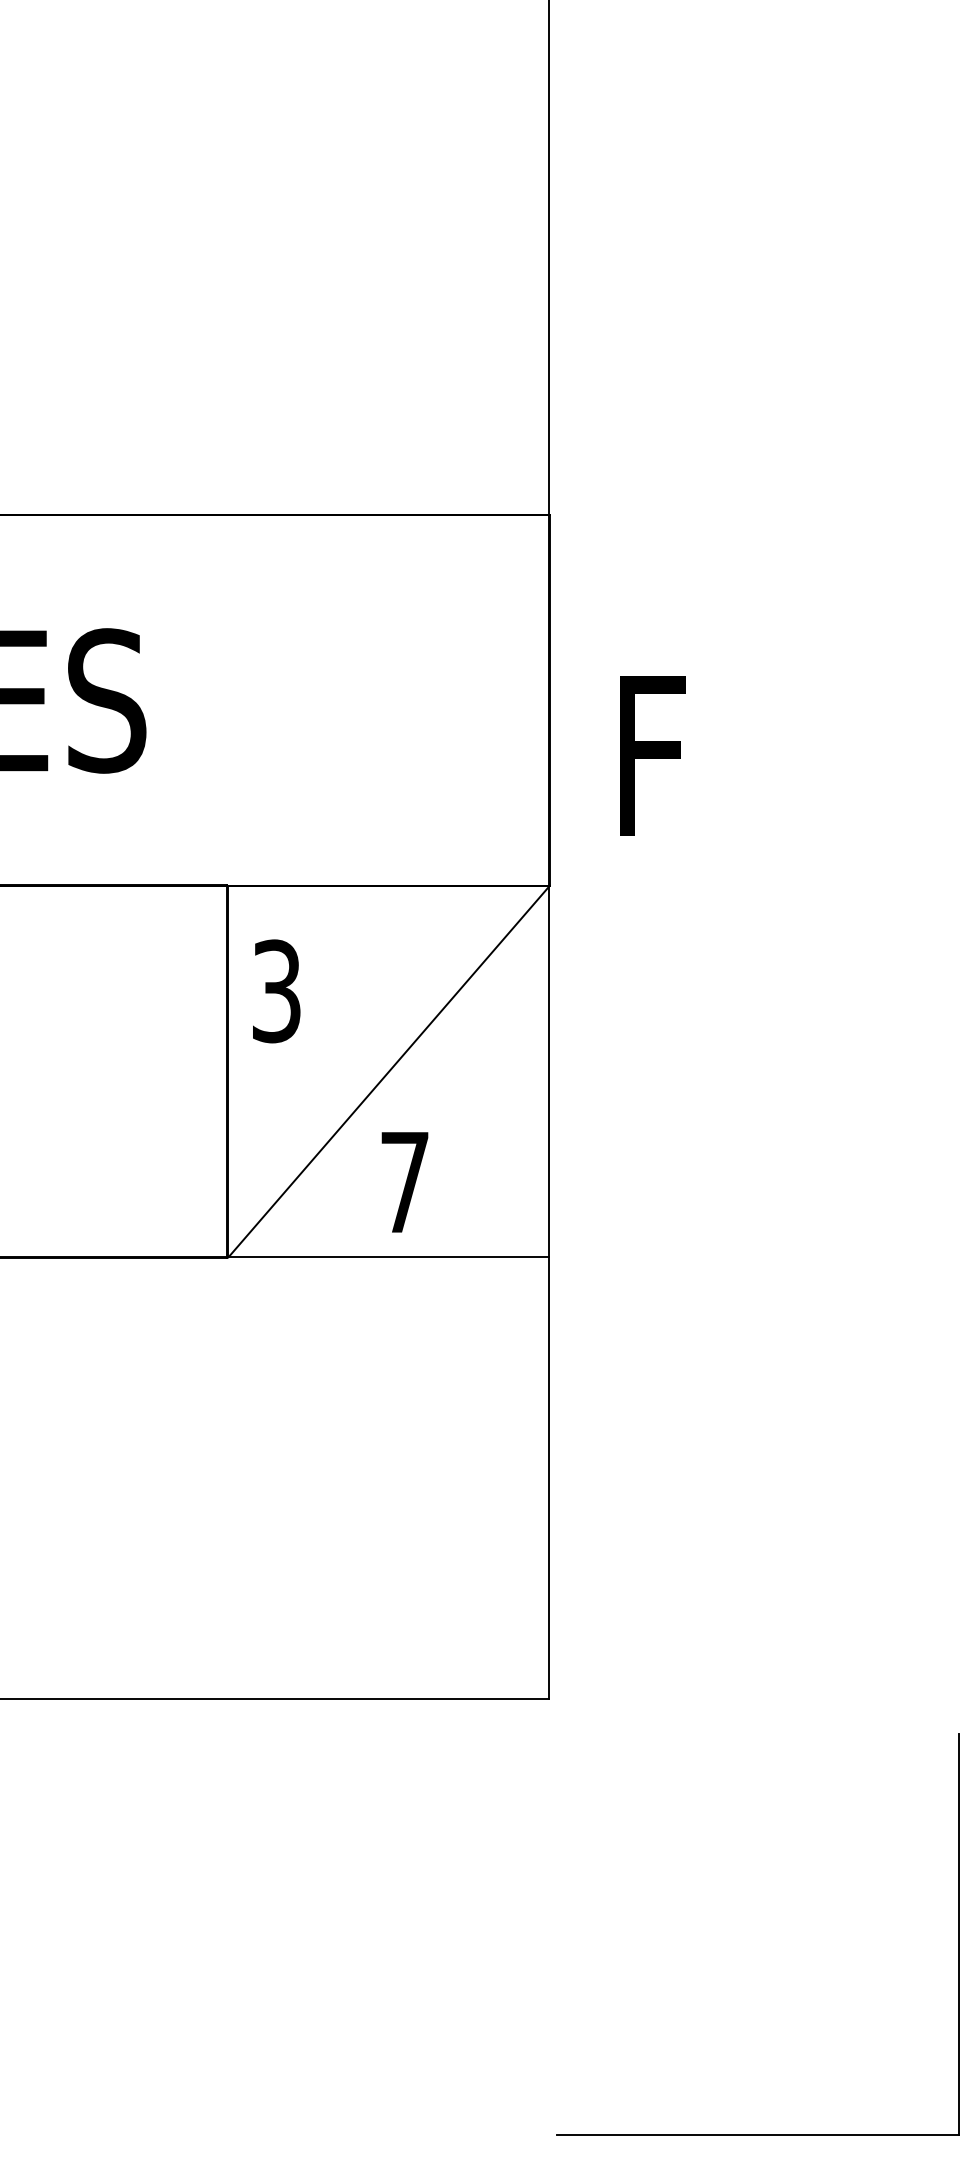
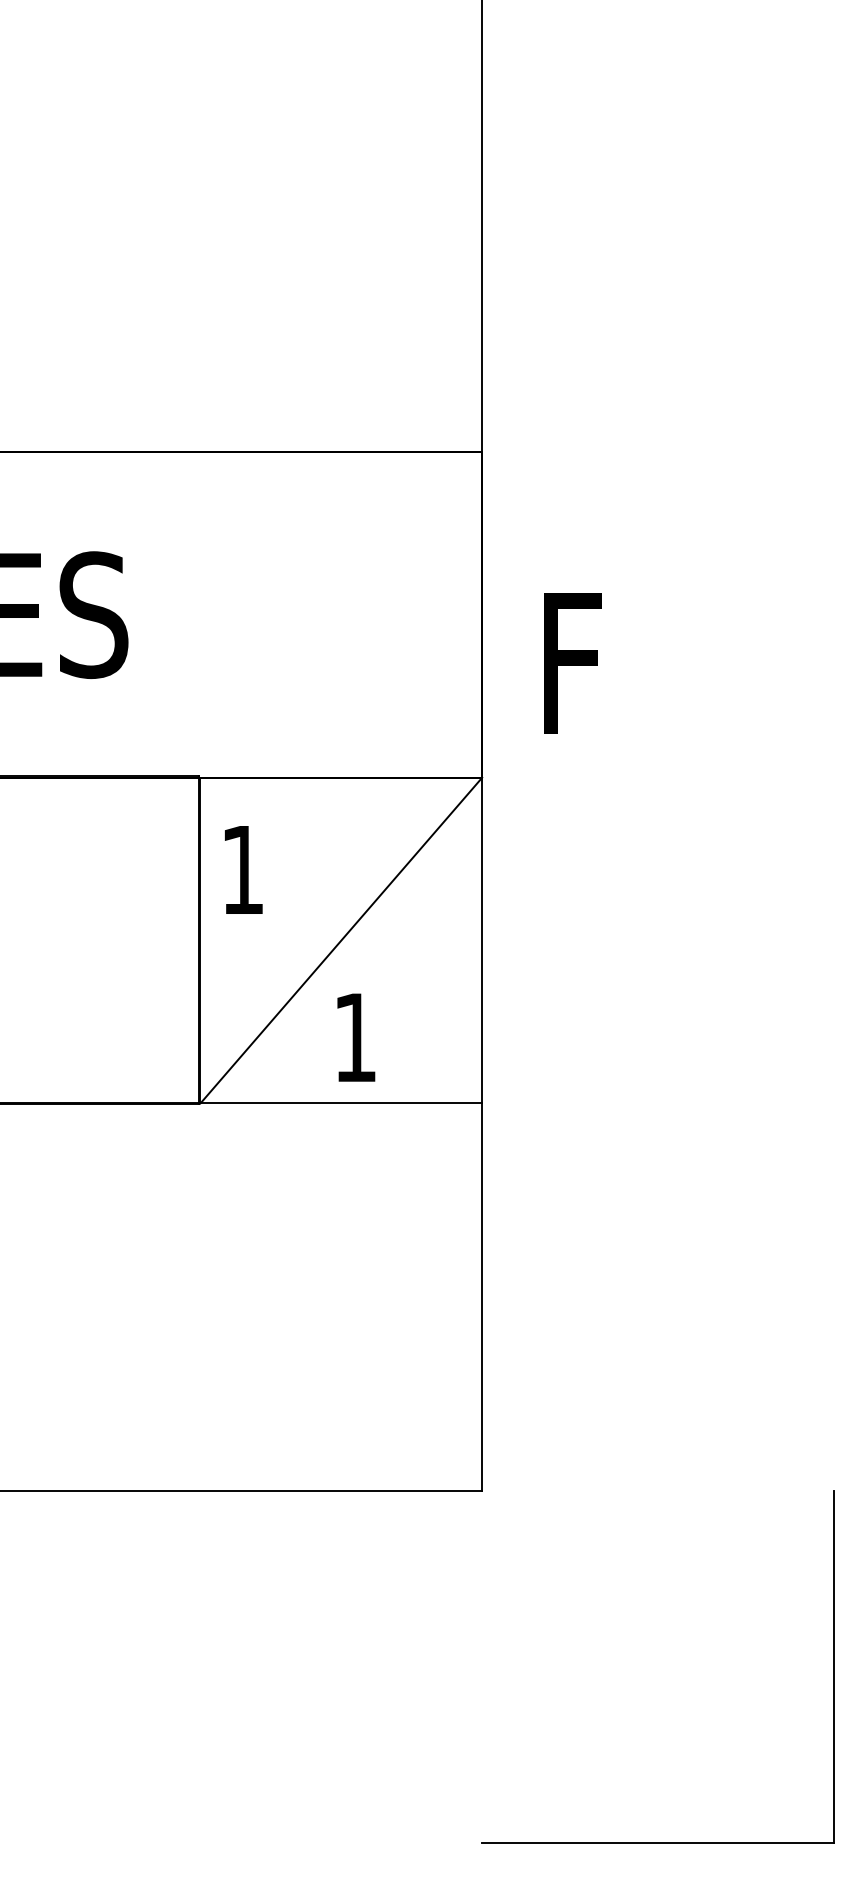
text: (276, 990) -> (242, 869), 3 -> 1
text: (405, 1182) -> (355, 1037), 7 -> 1
part: (957, 1934) -> (833, 1666), moved

